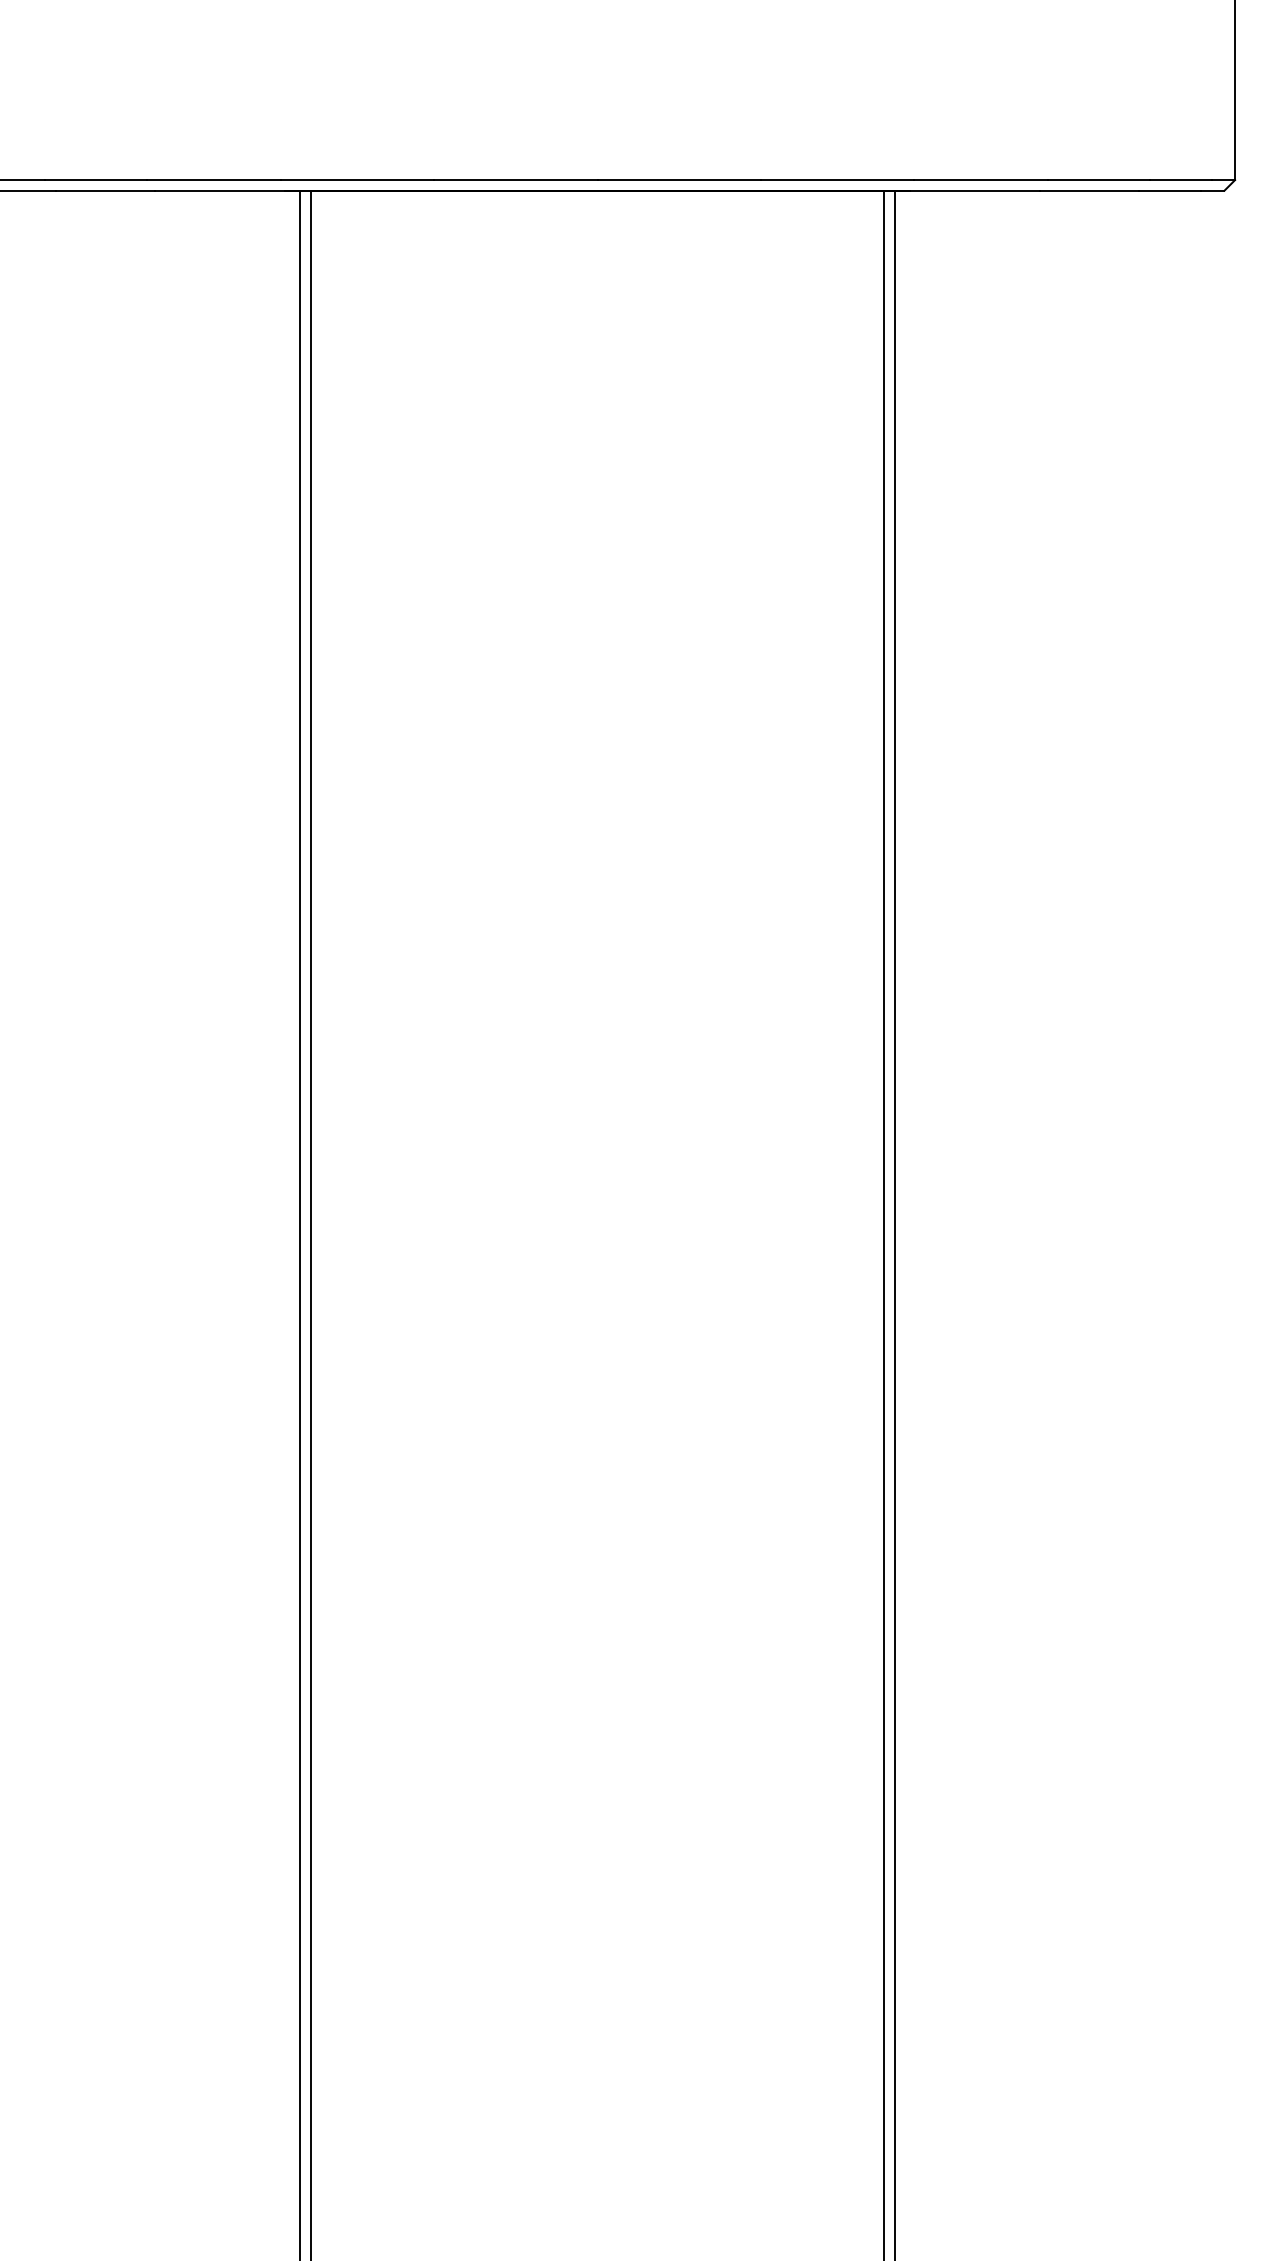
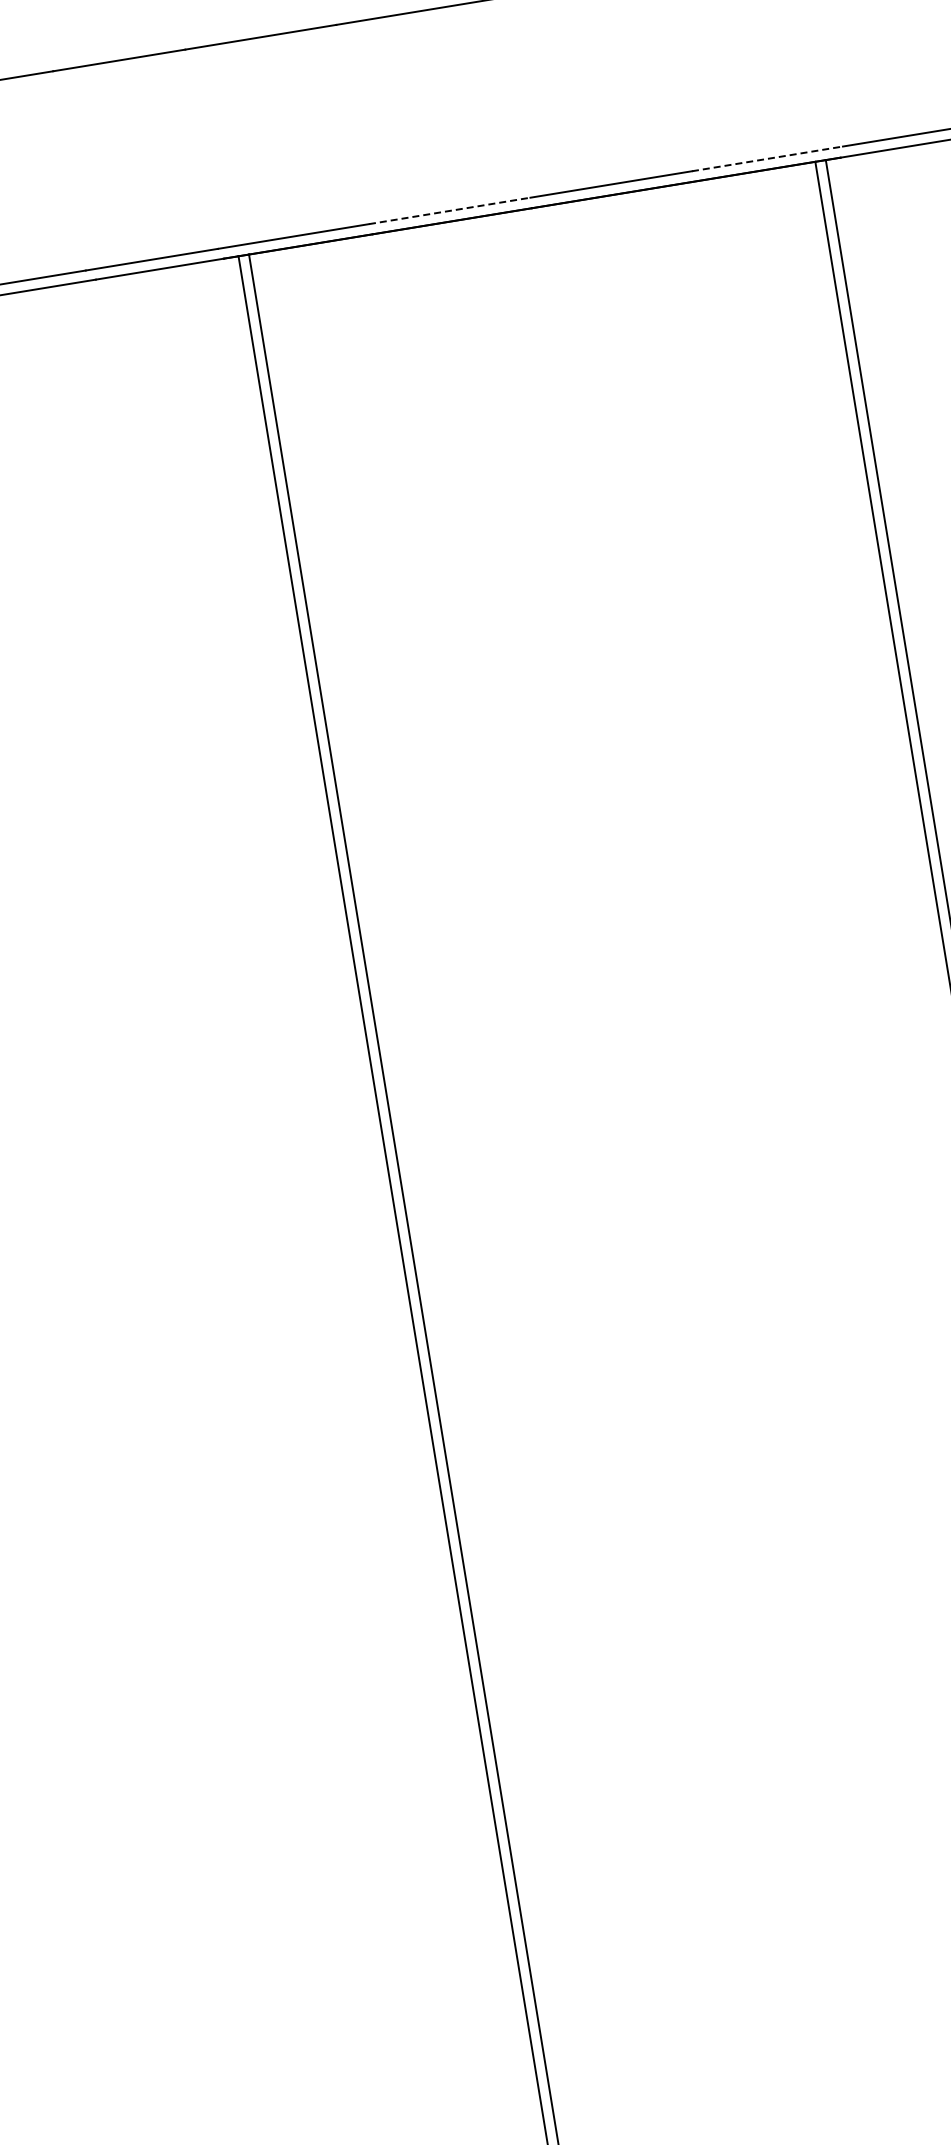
line: (515, 180) -> (449, 211), solid -> dashed
line: (837, 180) -> (767, 159), solid -> dashed

